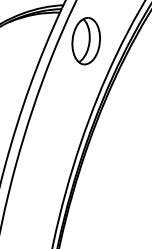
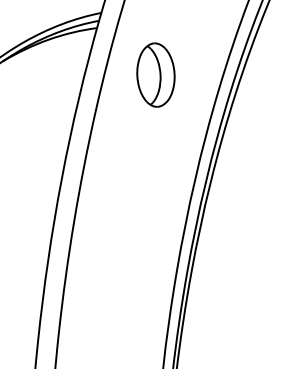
part: (85, 41) -> (154, 75), size x0.7

